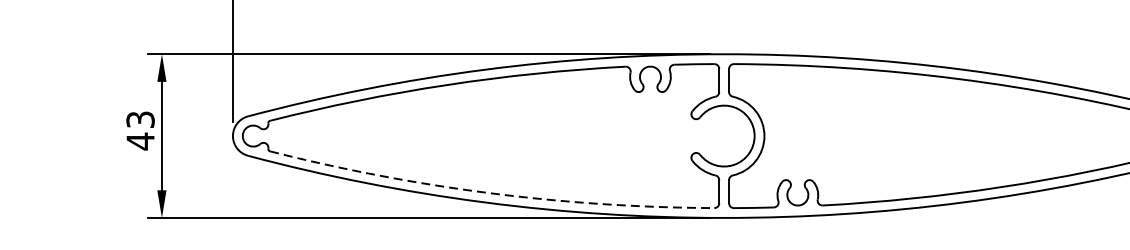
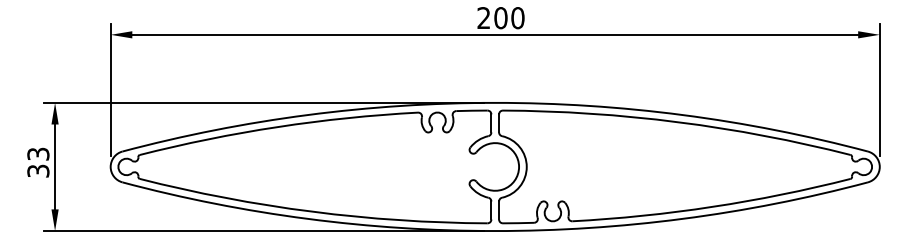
text: (140, 141) -> (38, 171), 43 -> 33
arc: (490, 192) -> (312, 211), dashed -> solid

